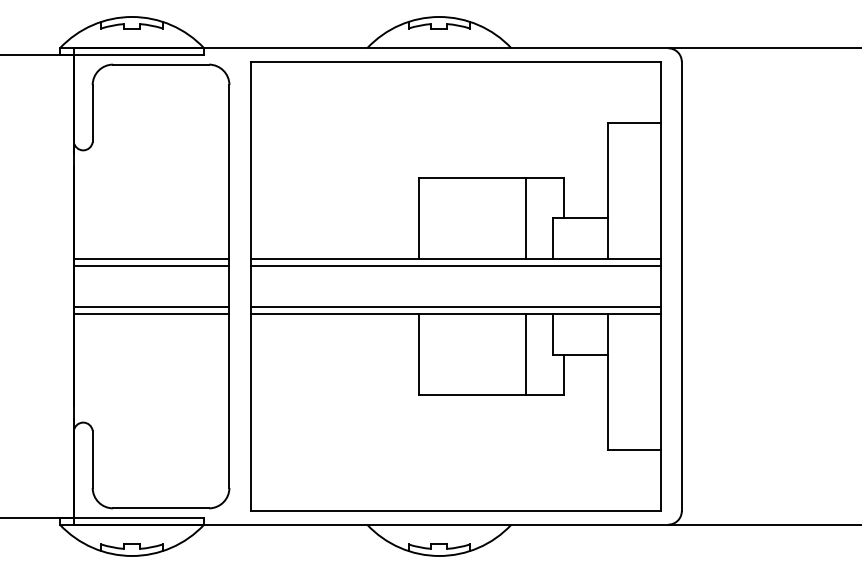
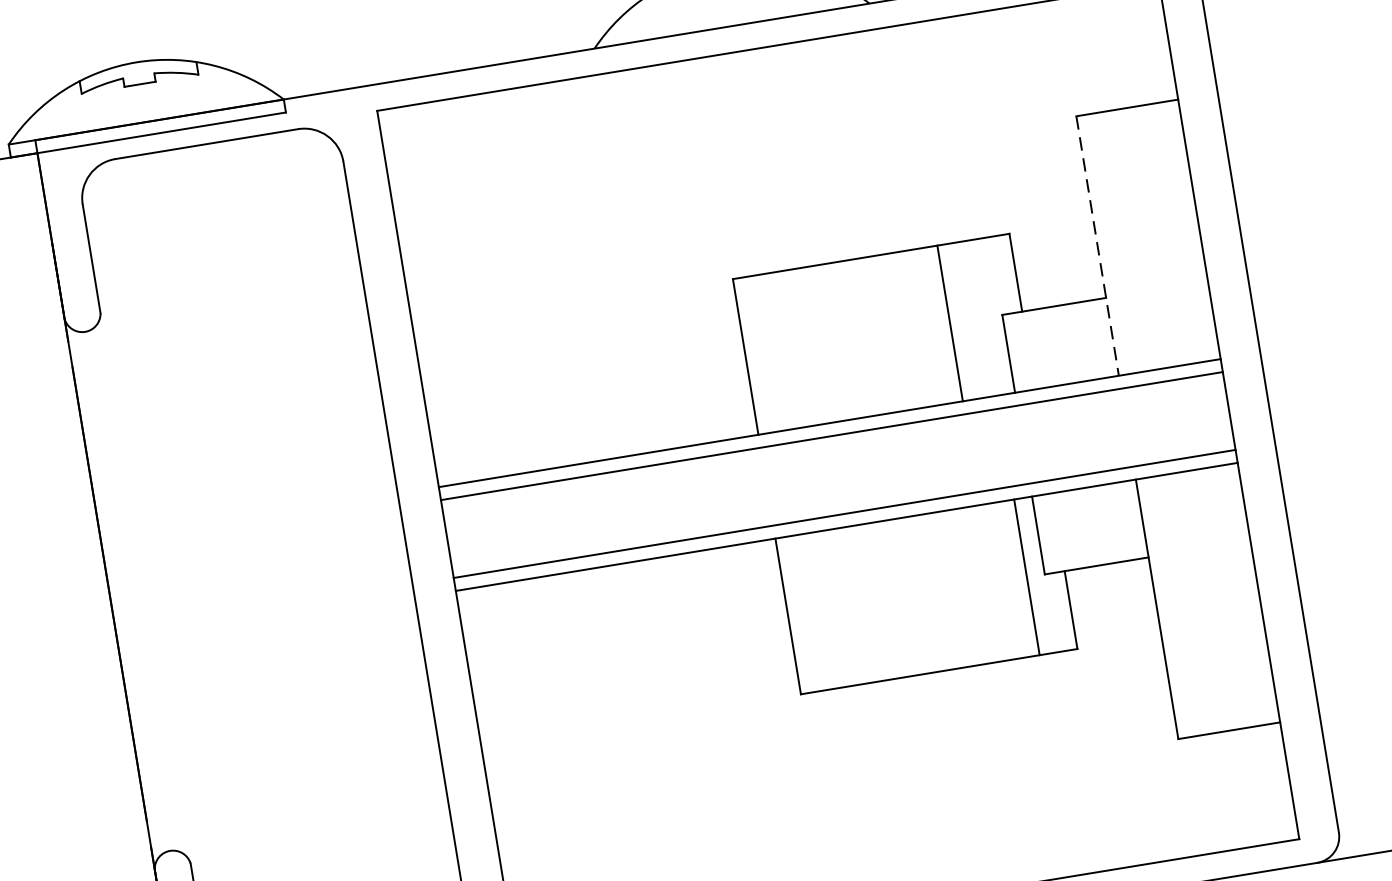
line: (607, 191) -> (1097, 246), solid -> dashed
line: (151, 259) -> (249, 518), removed
line: (151, 266) -> (251, 531), removed
line: (151, 306) -> (263, 608), removed
line: (151, 313) -> (266, 621), removed
line: (525, 354) -> (1026, 577), moved

